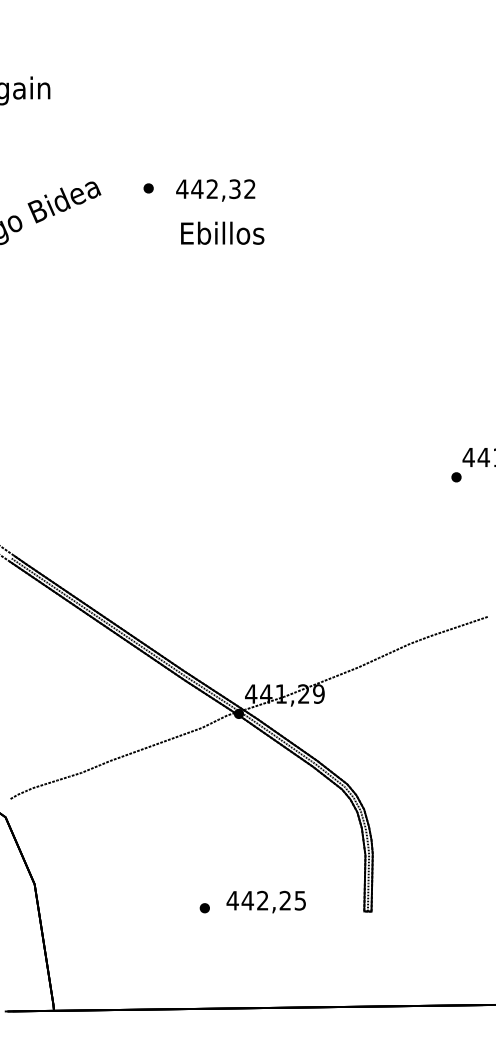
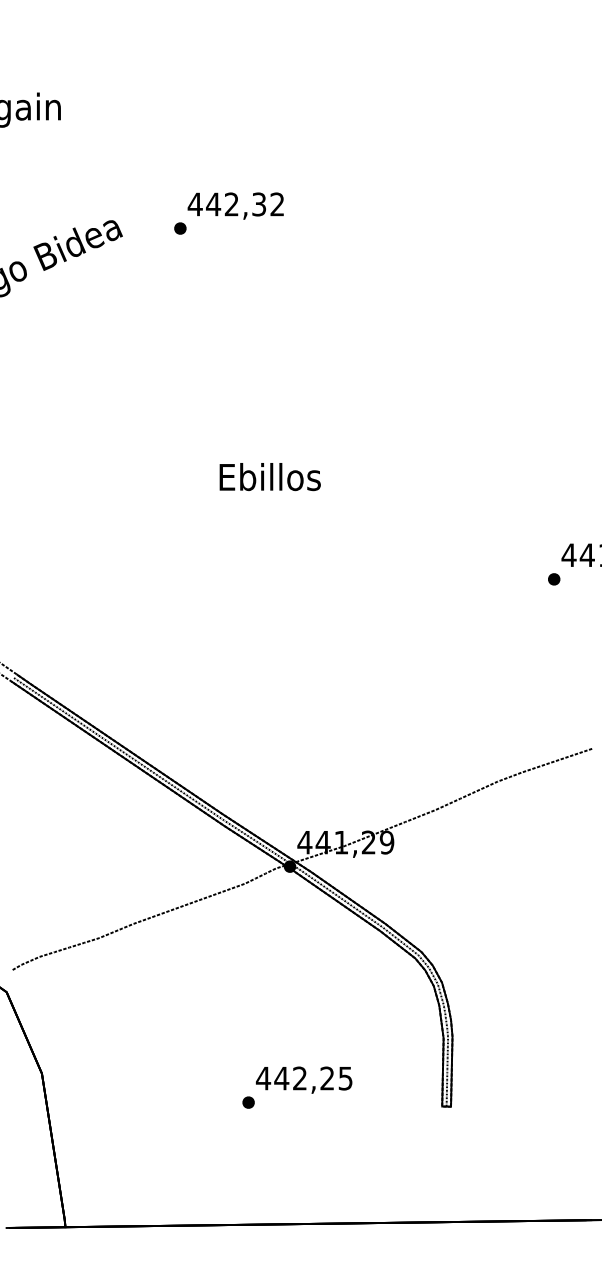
text: (215, 190) -> (235, 205), moved
text: (222, 233) -> (269, 477), moved
text: (266, 901) -> (304, 1079), moved

